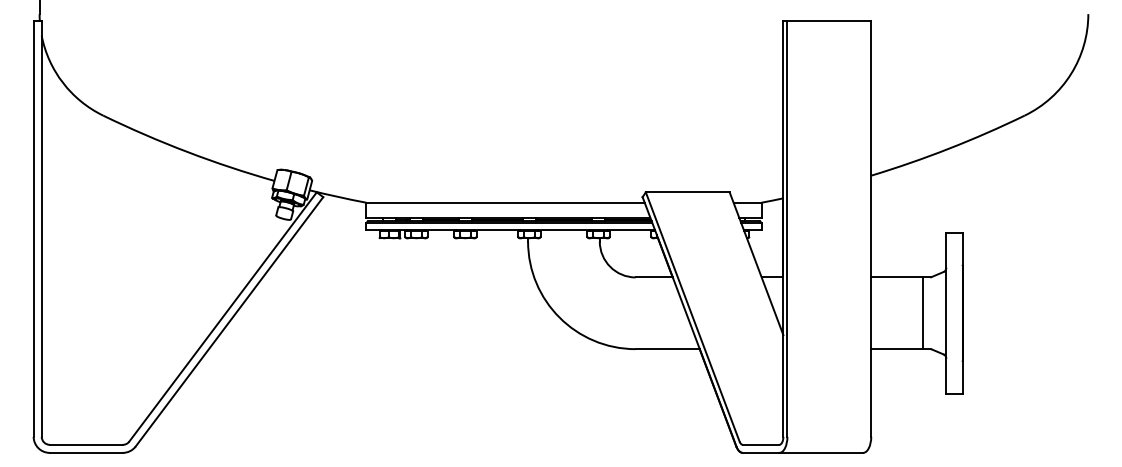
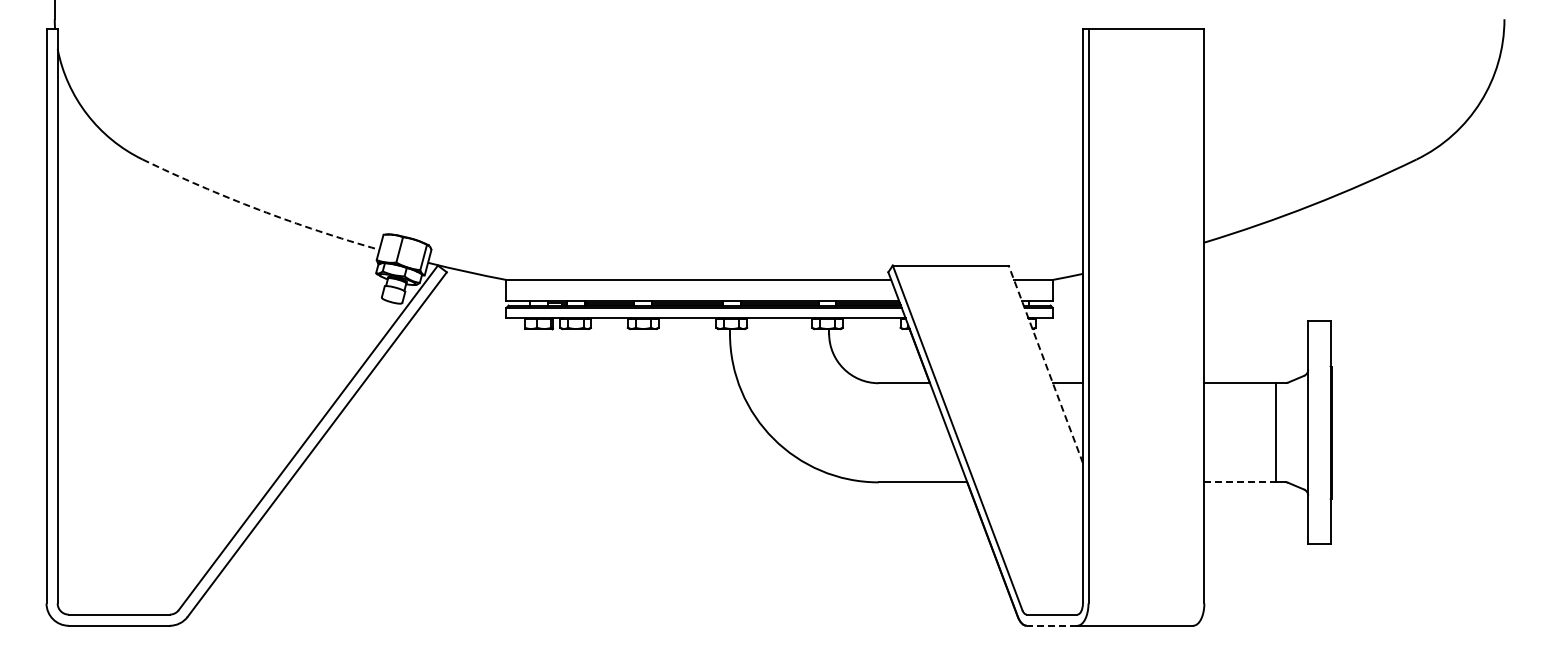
arc: (187, 151) -> (259, 209), solid -> dashed
line: (756, 263) -> (1045, 363), solid -> dashed
line: (897, 349) -> (1240, 482), solid -> dashed
line: (760, 452) -> (1051, 625), solid -> dashed

